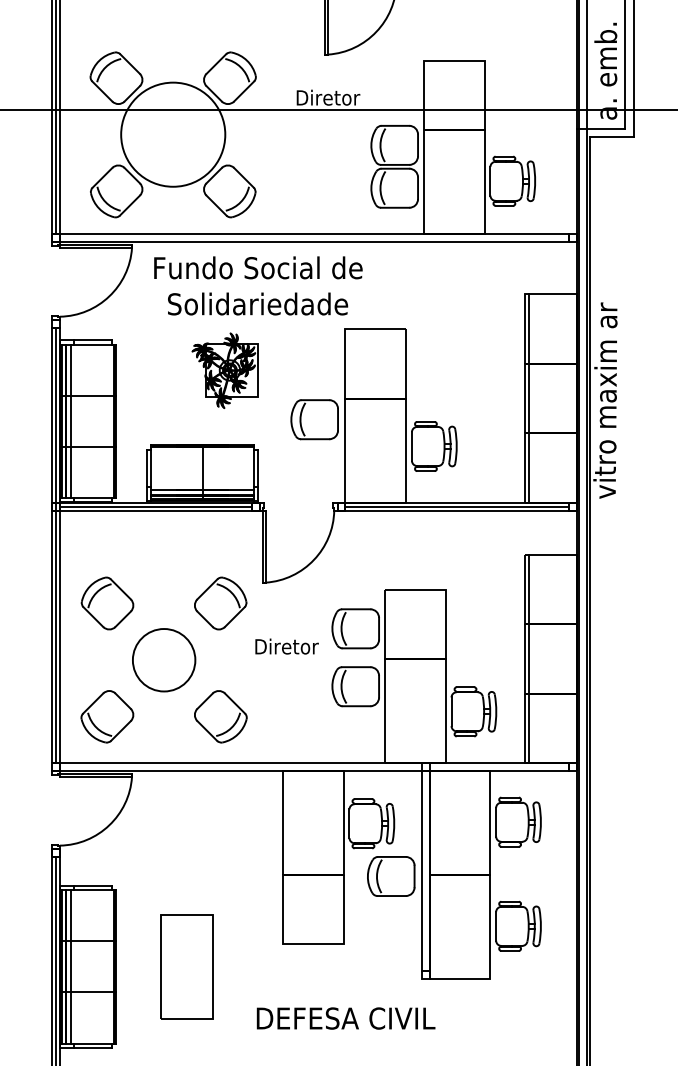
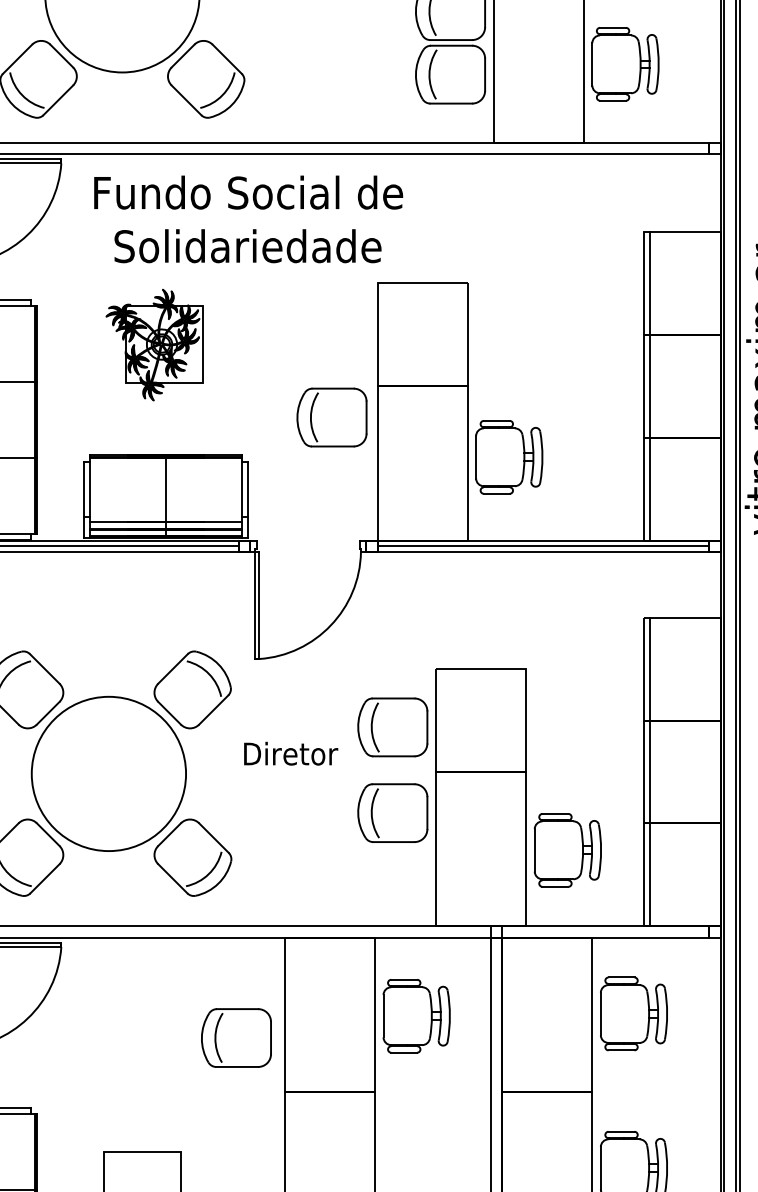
part: (224, 370) -> (153, 344), moved
circle: (164, 660) -> (109, 774), size x1.67
part: (391, 876) -> (236, 1038), moved

